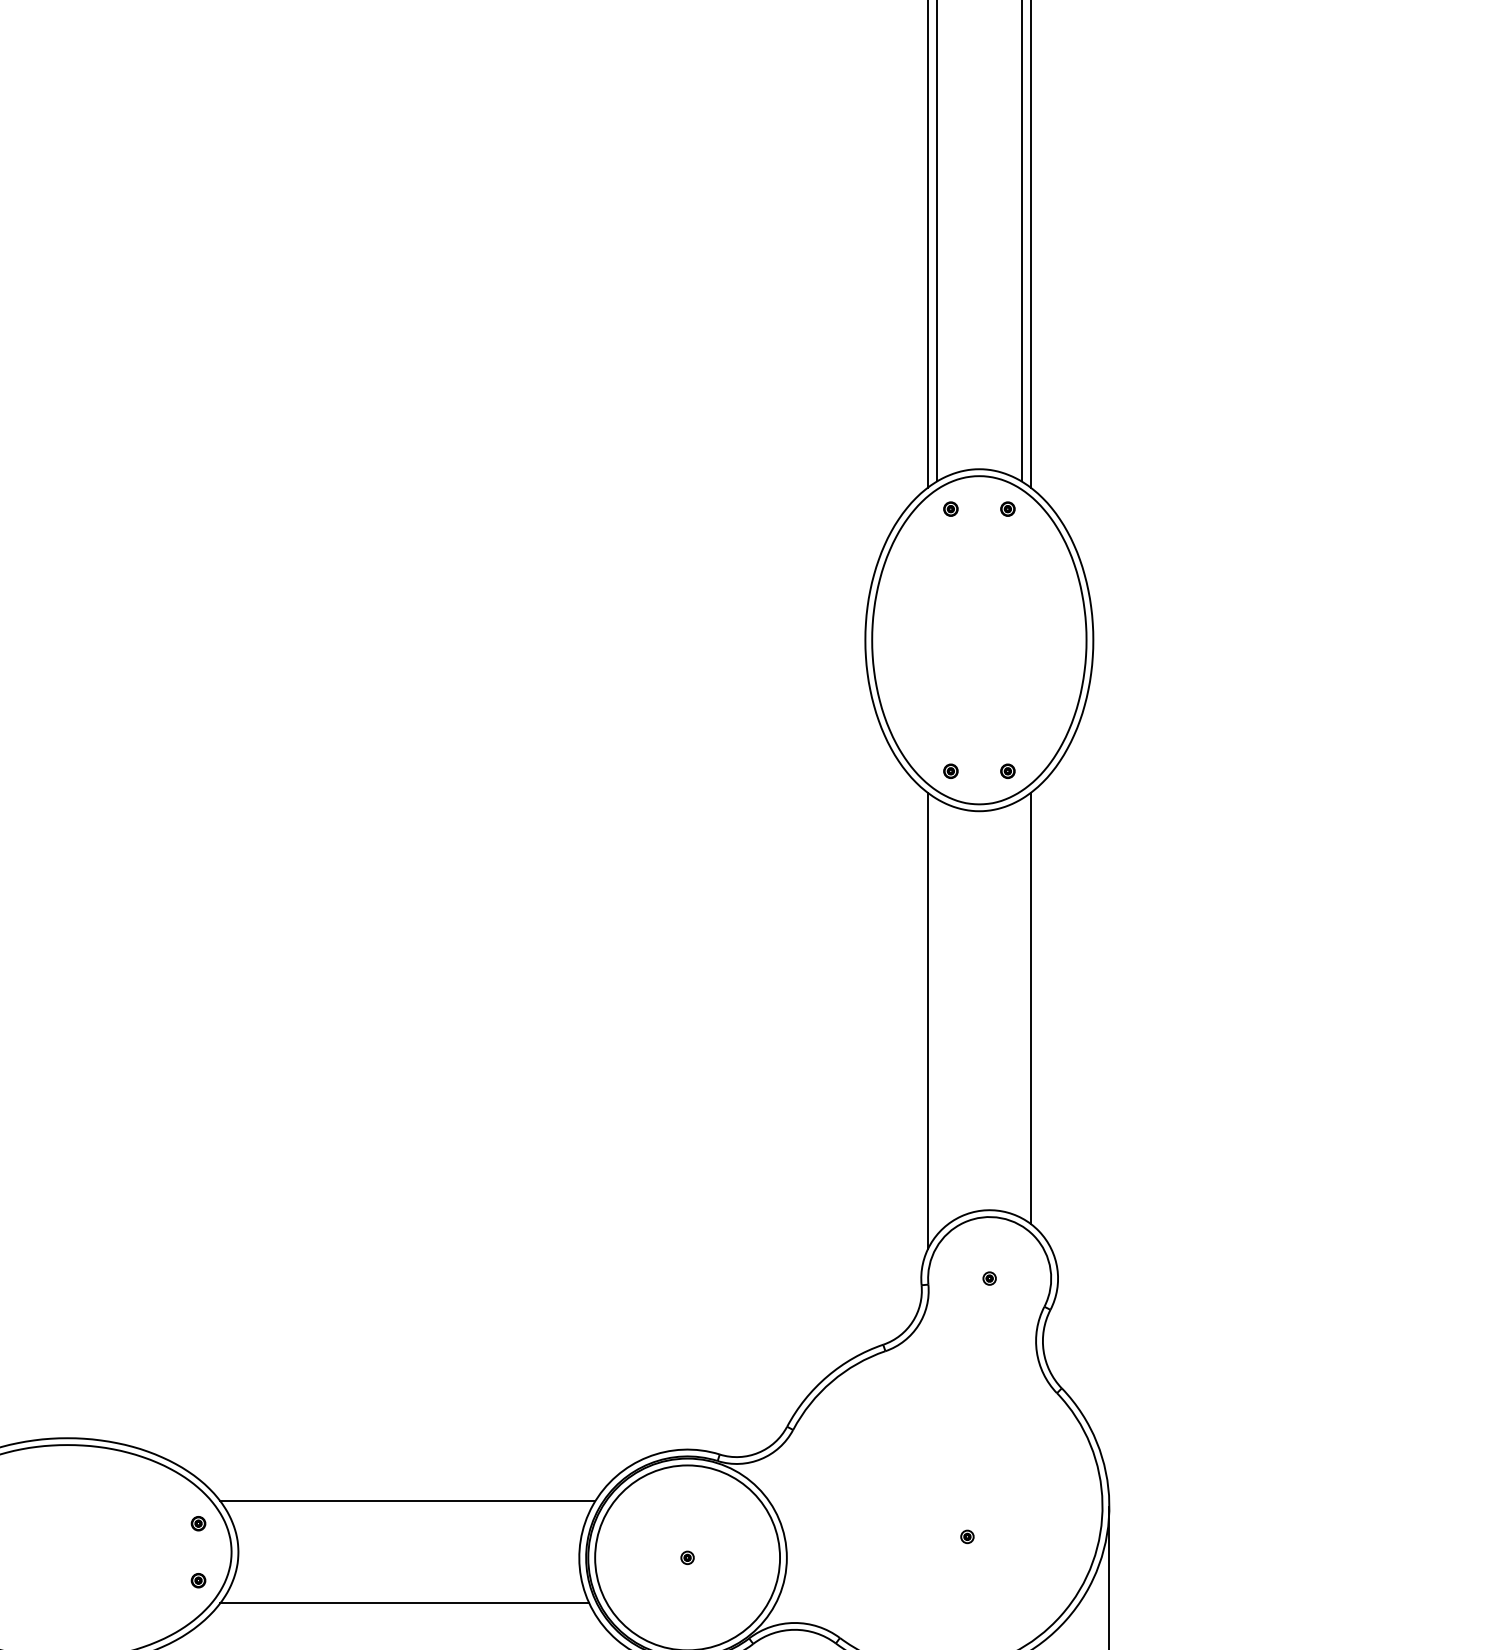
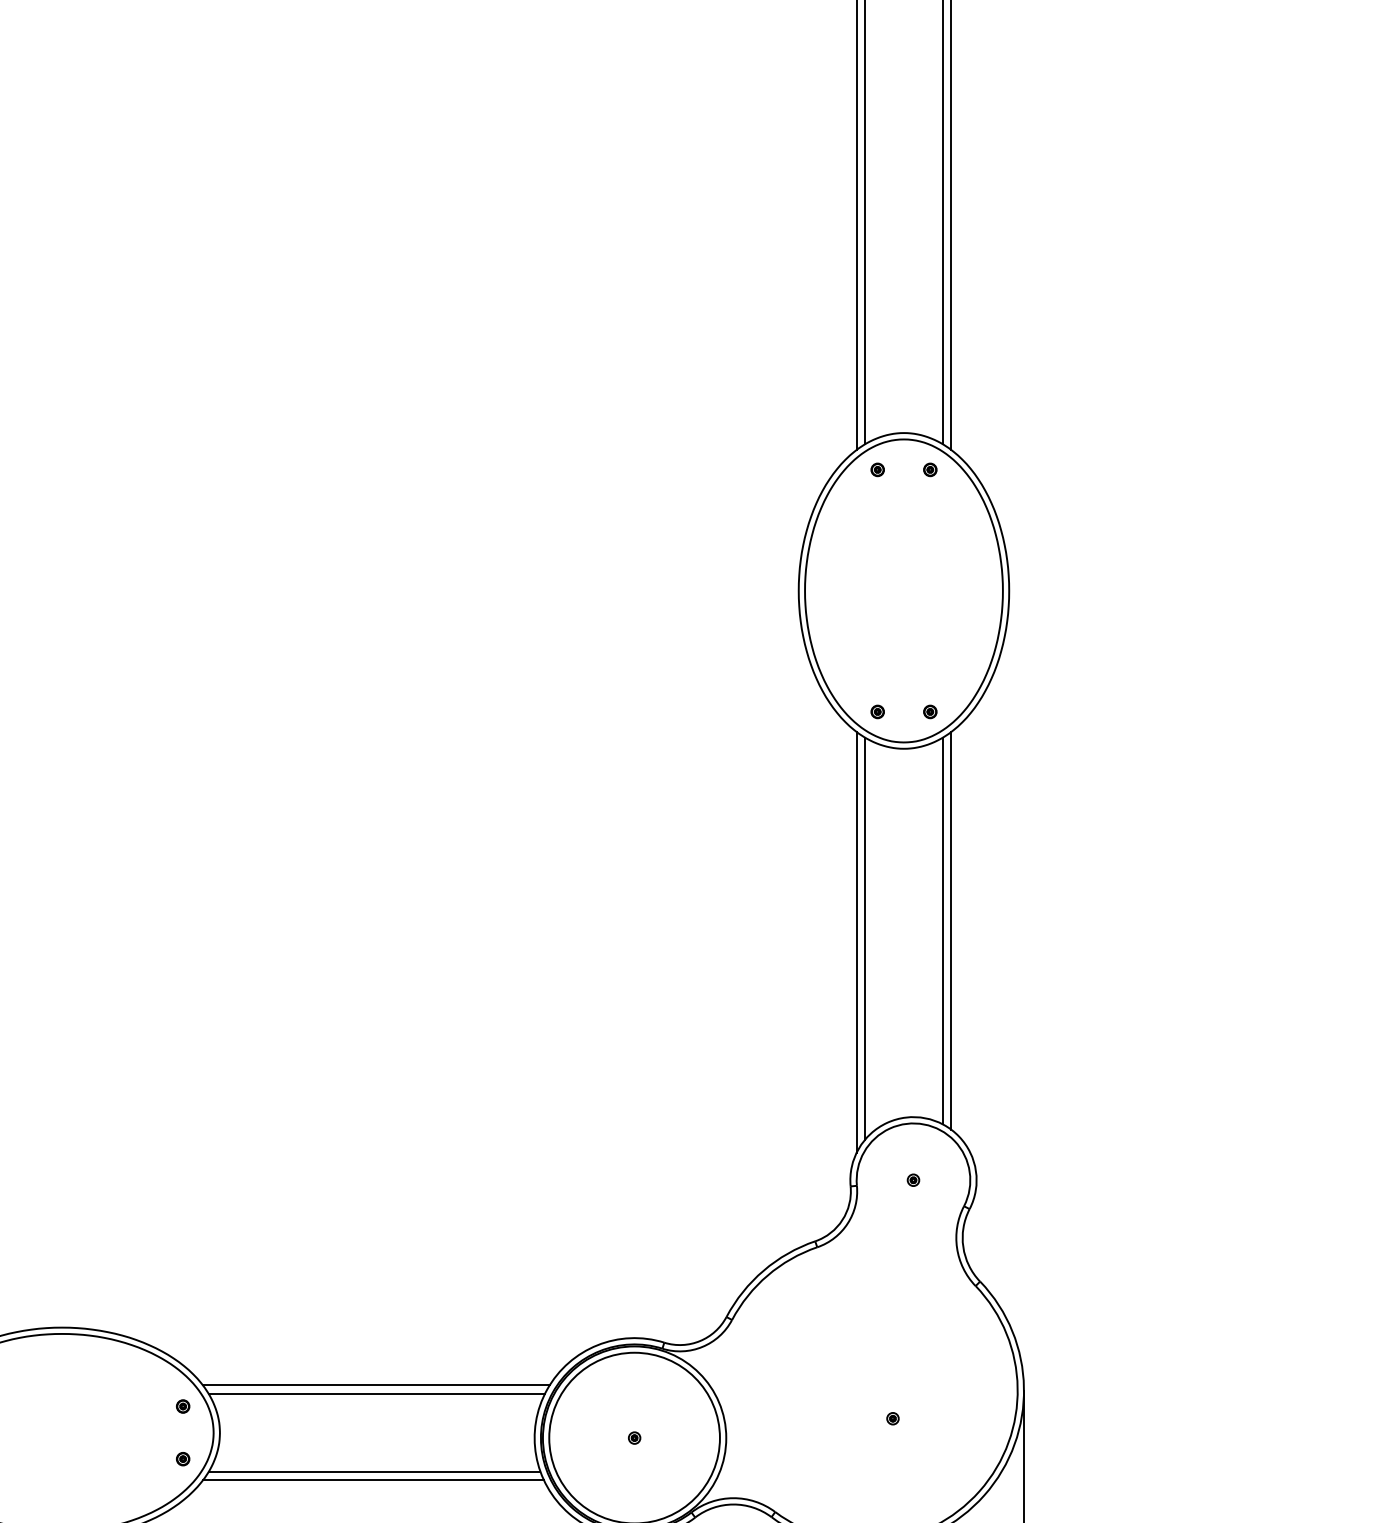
line: (1021, 1008) -> (942, 930), added
line: (937, 1016) -> (865, 938), added
line: (408, 1510) -> (376, 1394), added
line: (405, 1594) -> (374, 1471), added

